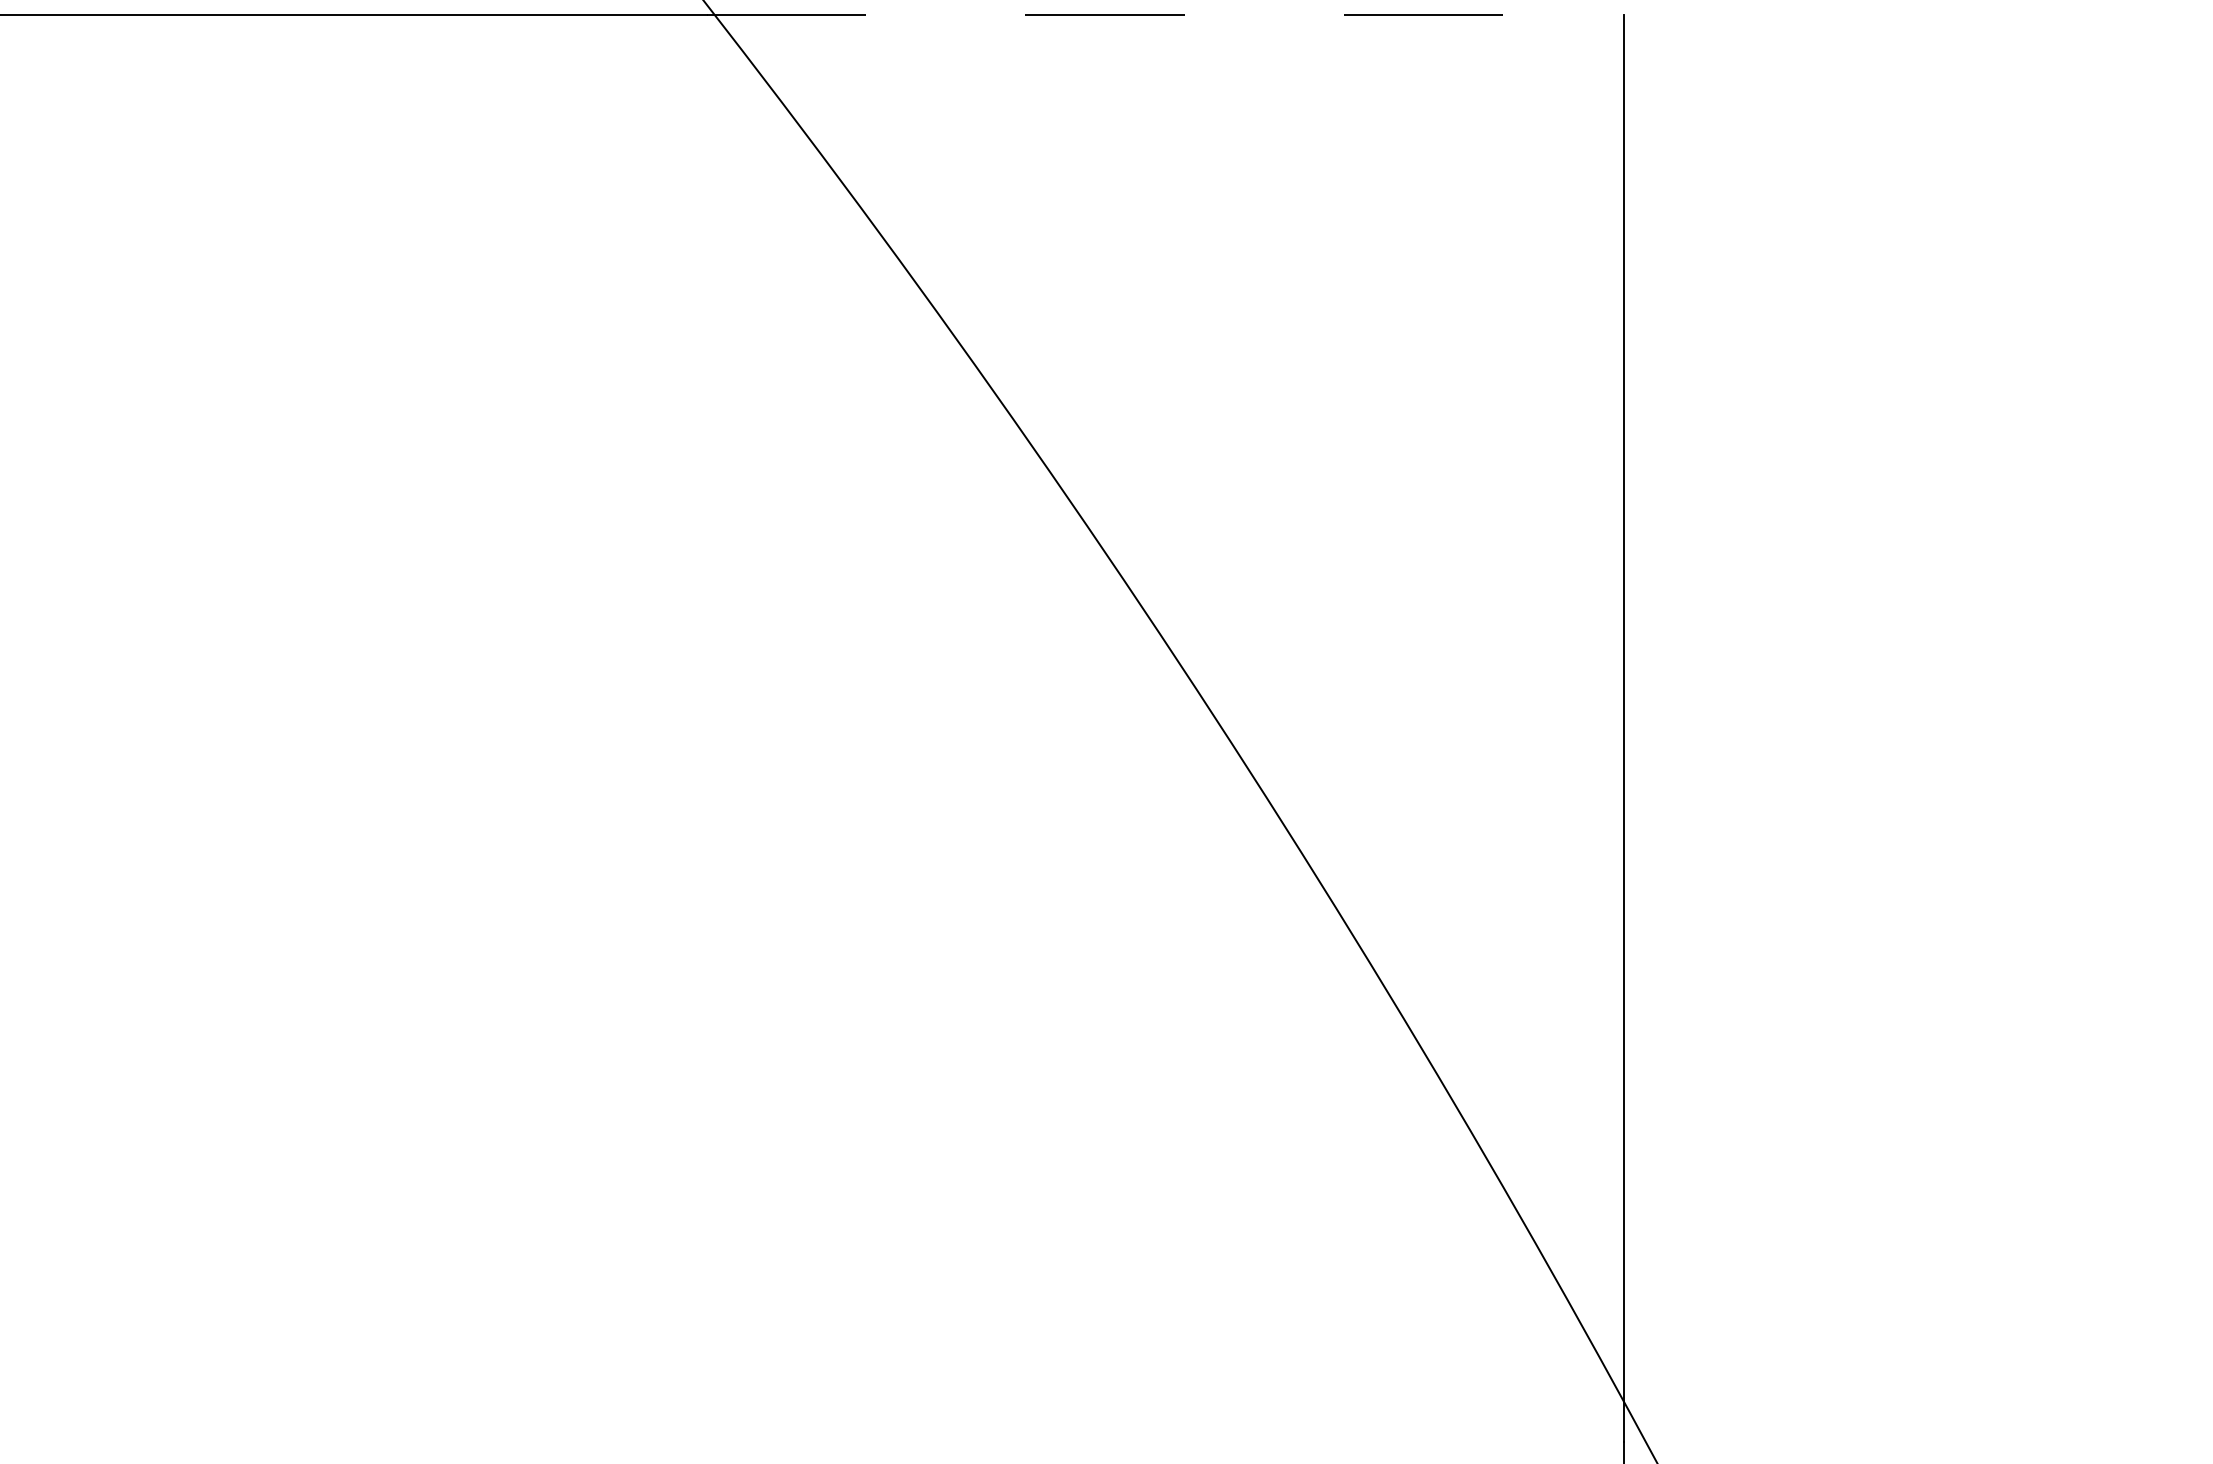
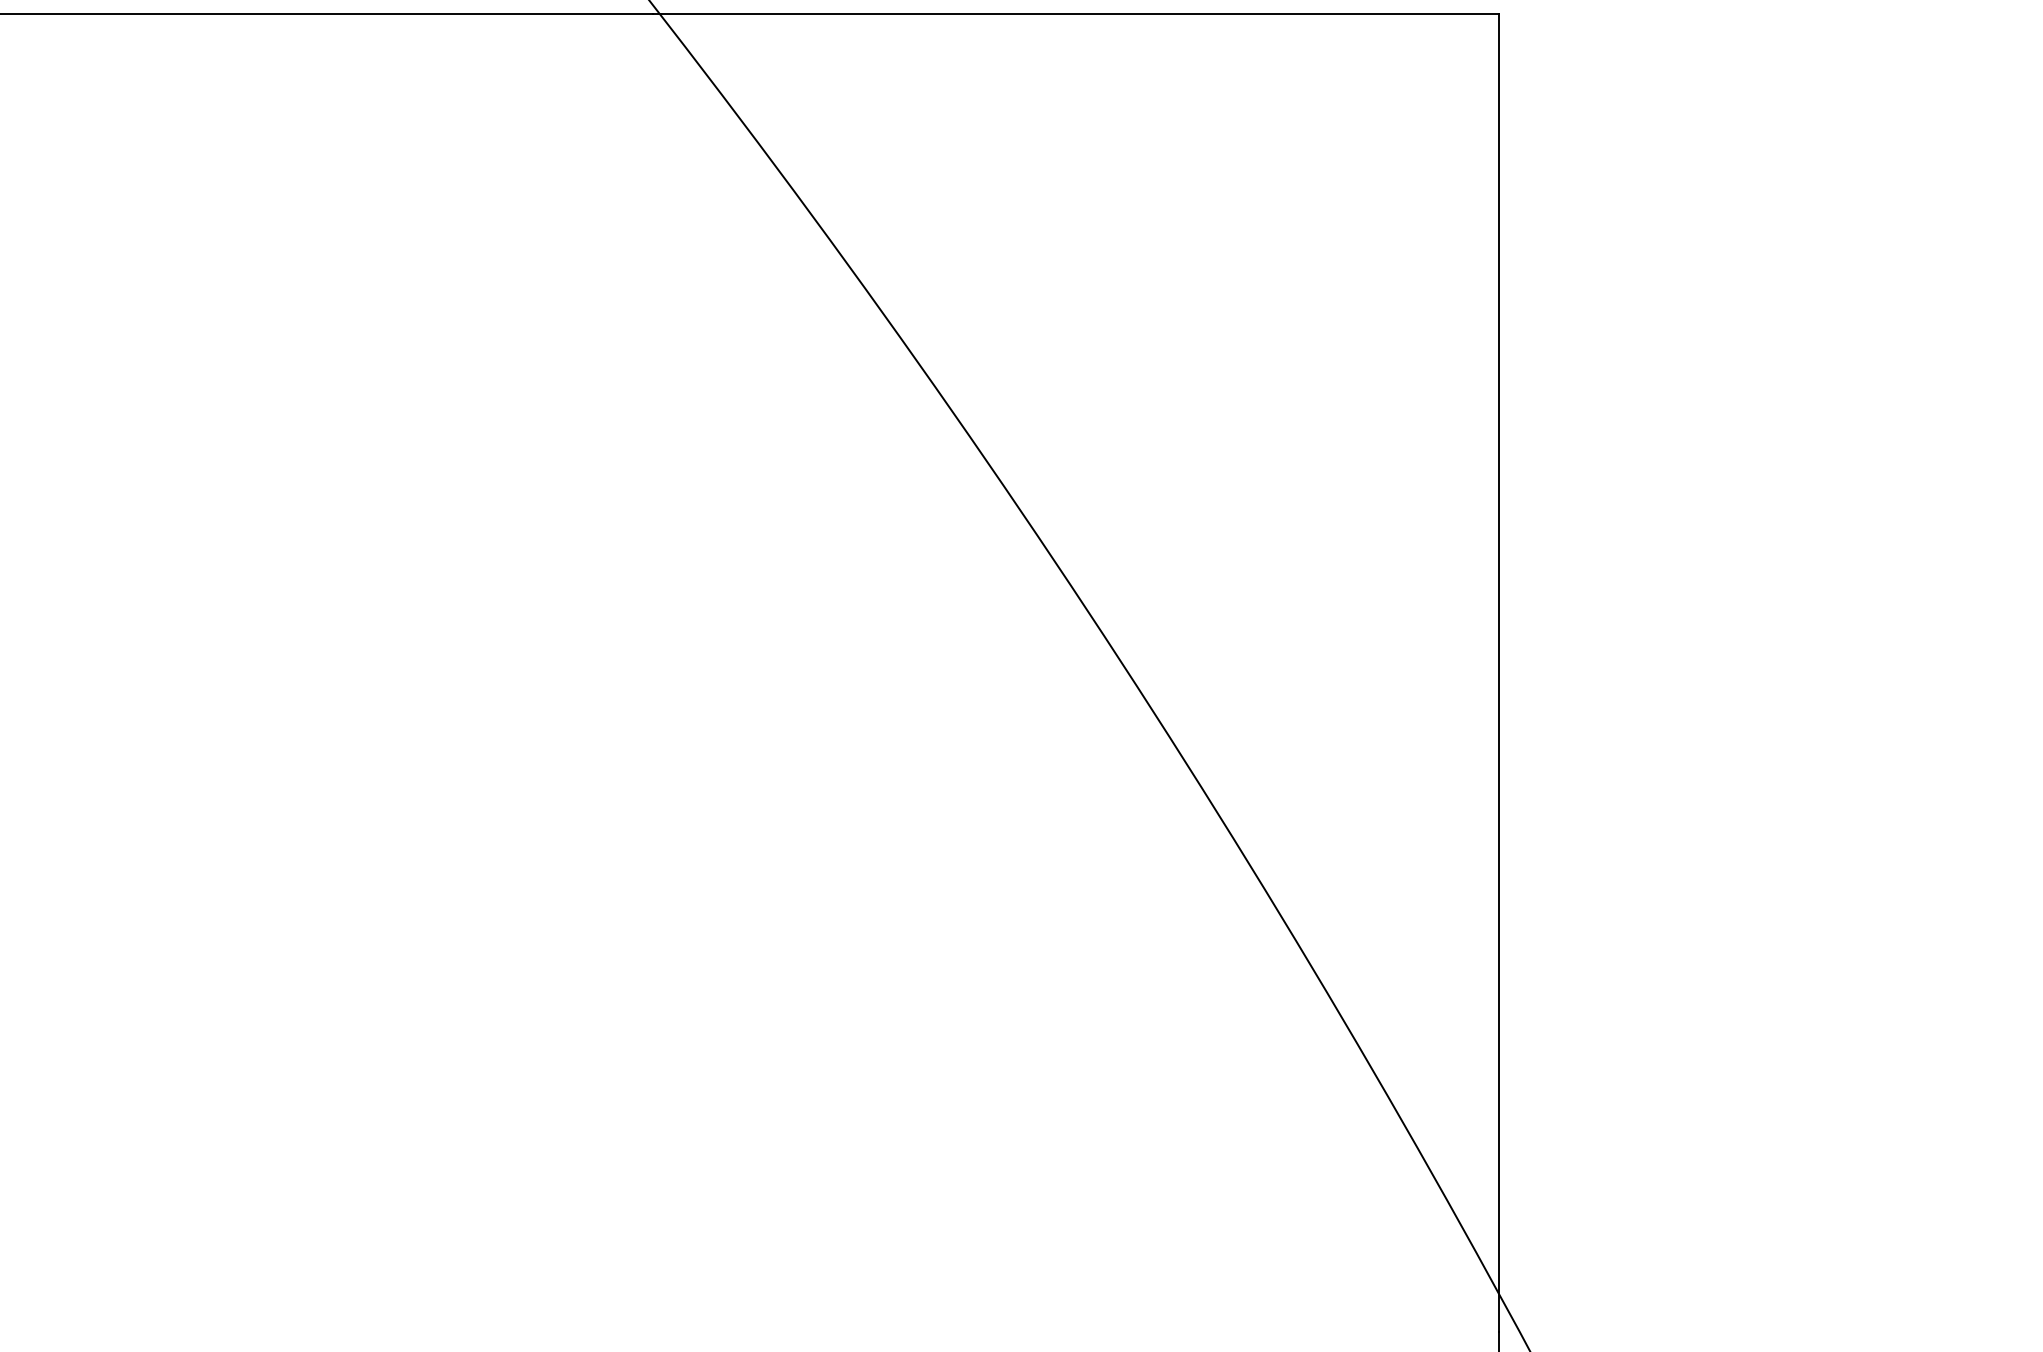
line: (1166, 15) -> (1076, 14), dashed -> solid

